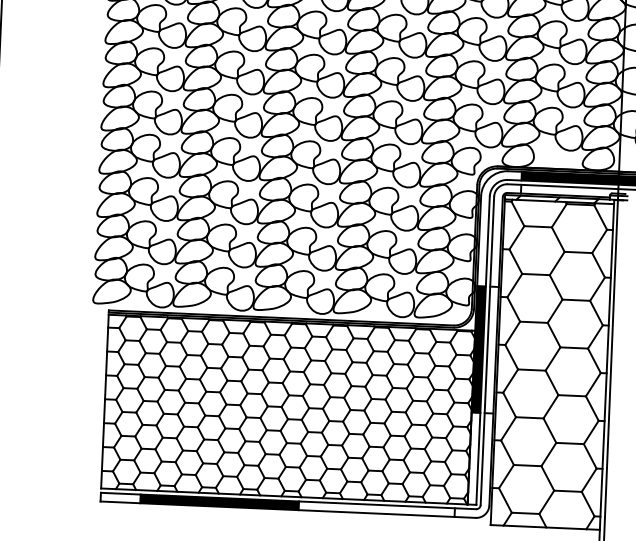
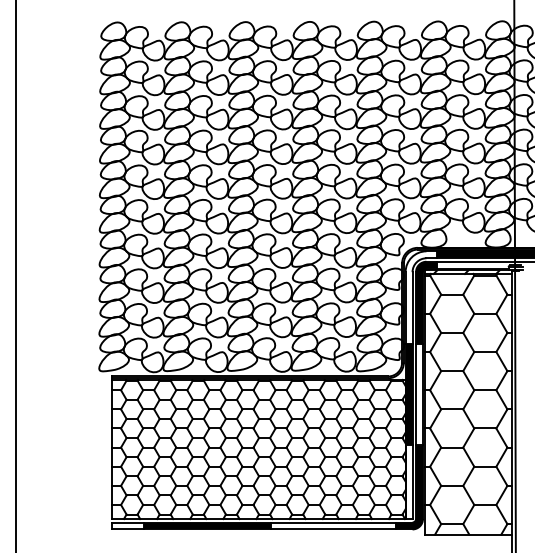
fill: (505, 235) -> (426, 302), added
fill: (472, 465) -> (408, 487), added

